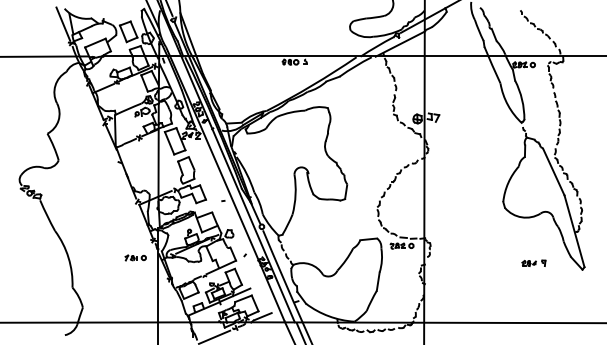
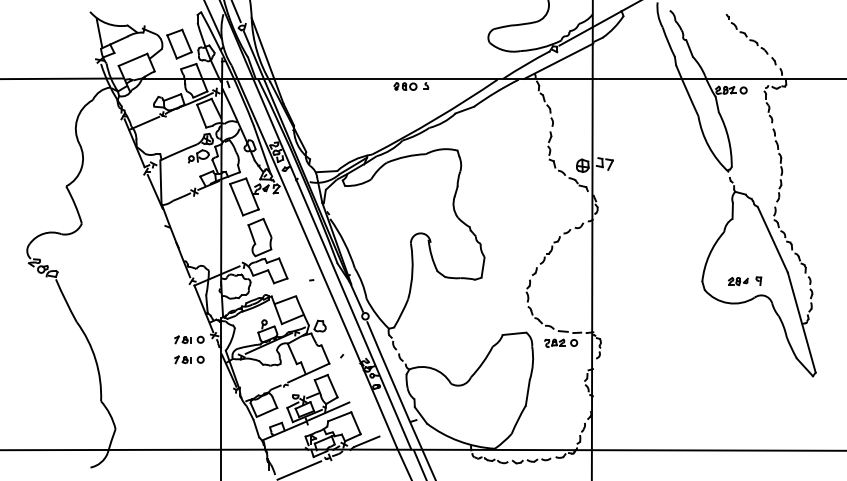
line: (62, 24) -> (87, 33), removed
part: (135, 243) -> (189, 339), added
part: (534, 263) -> (745, 281), moved

